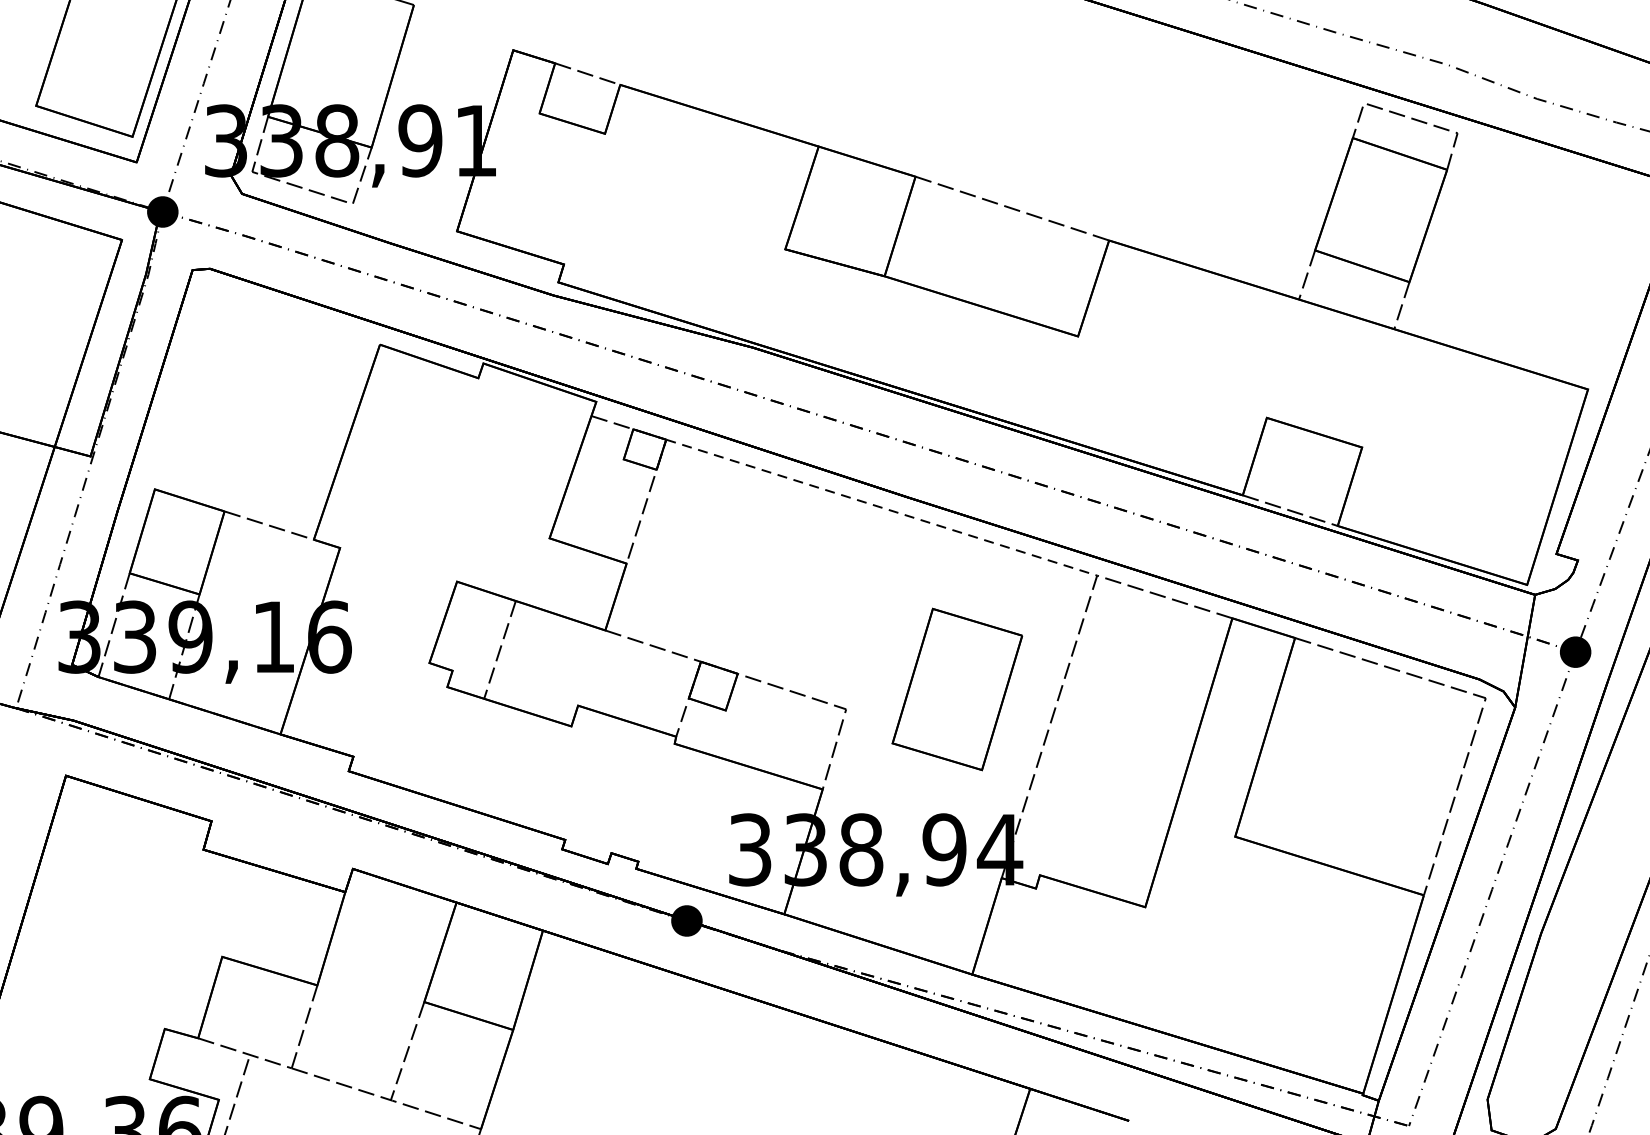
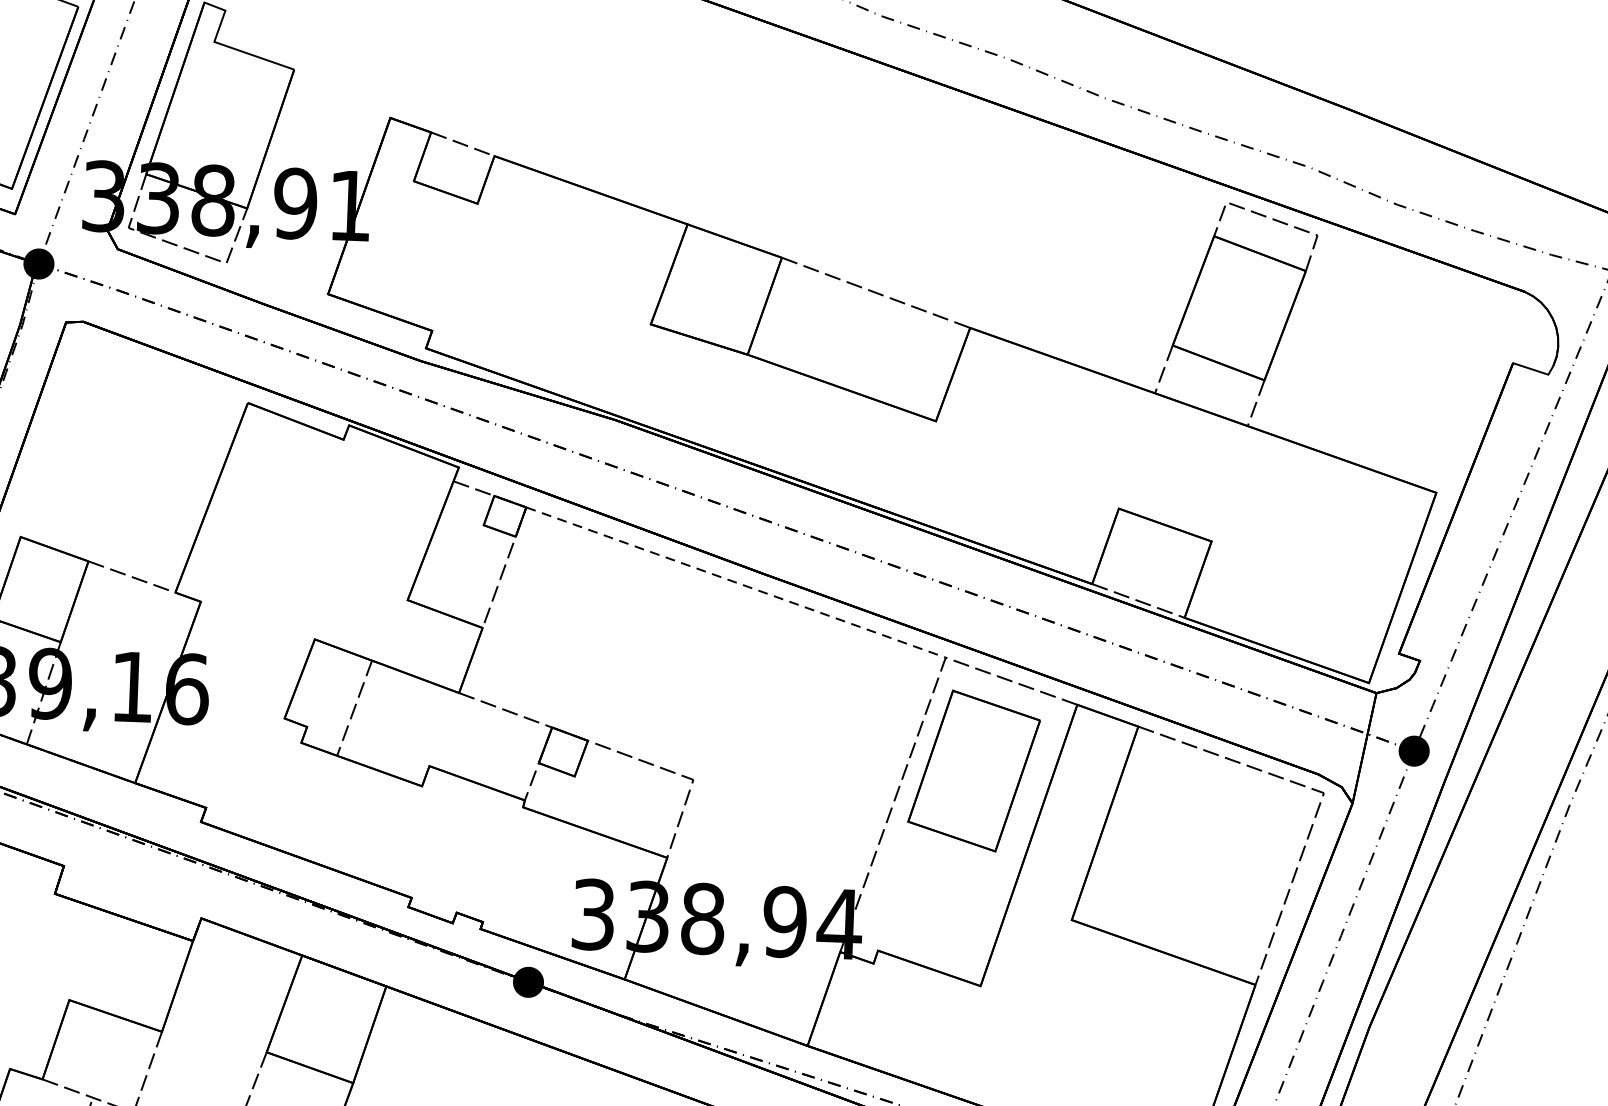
part: (957, 689) -> (974, 771), moved

